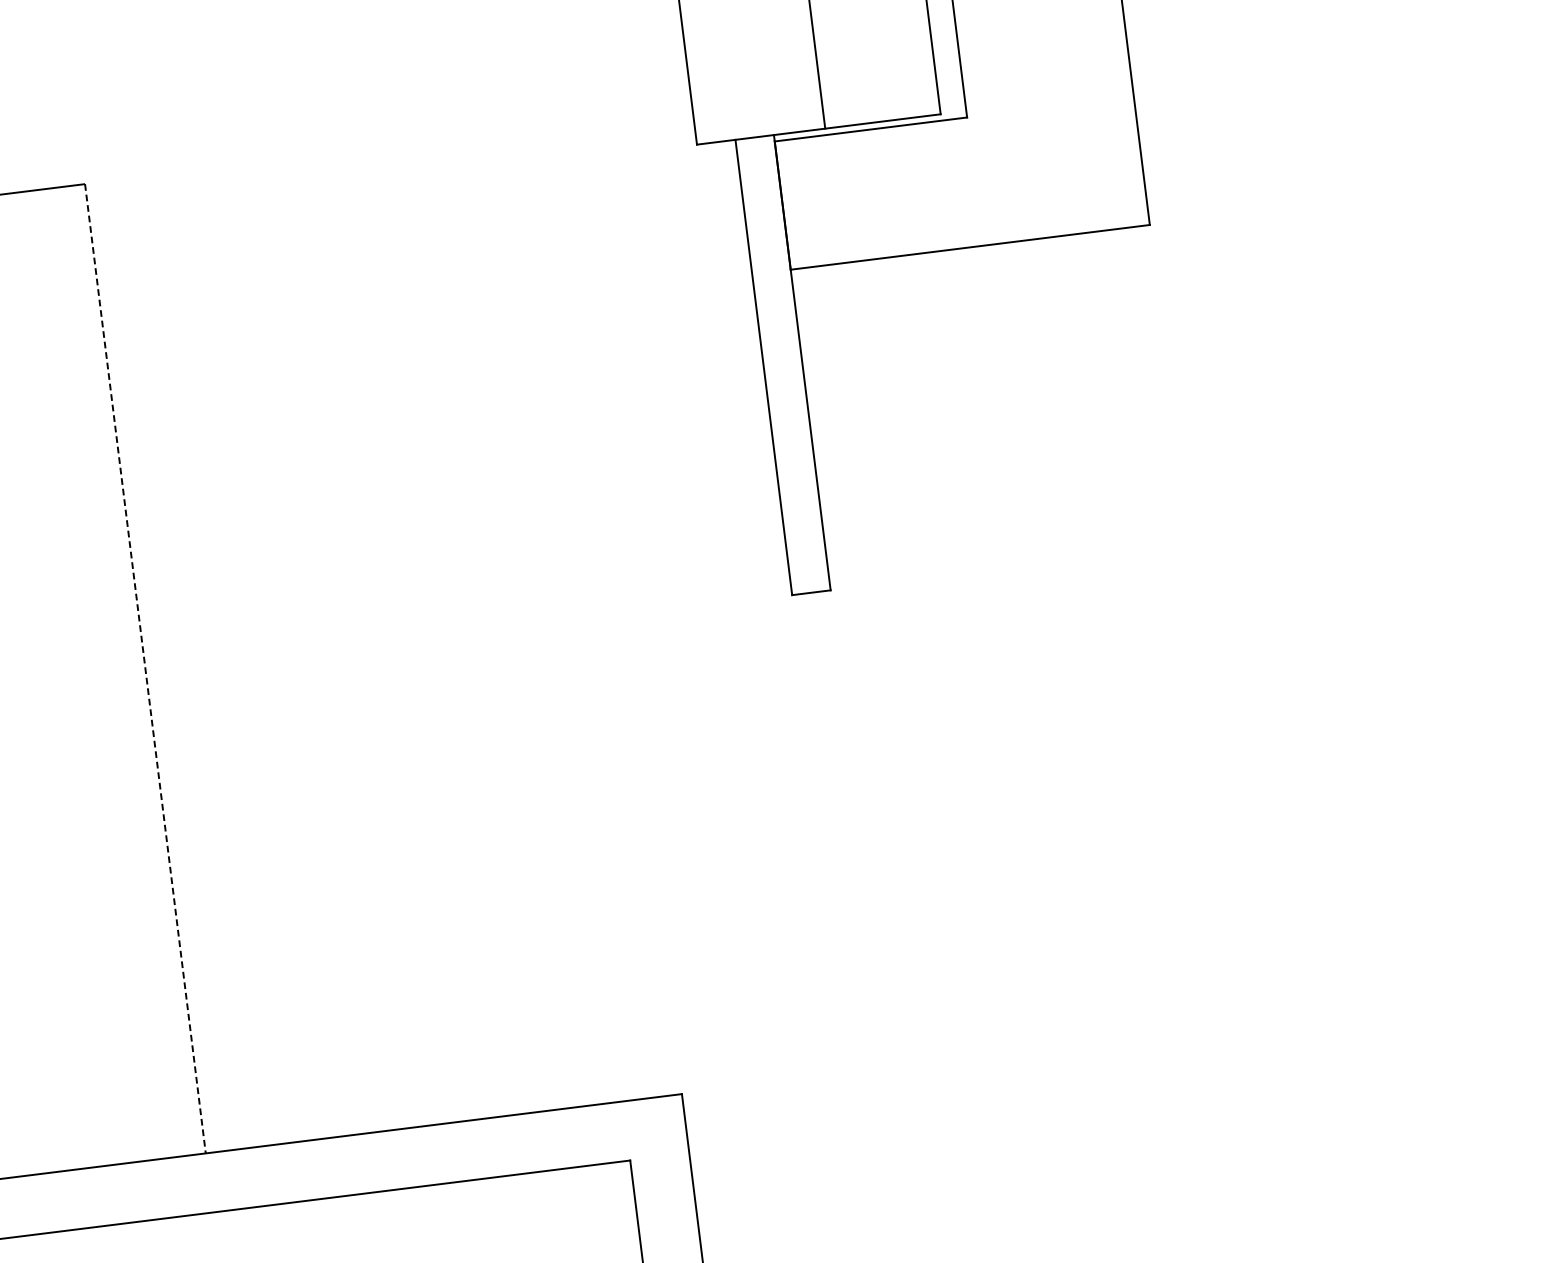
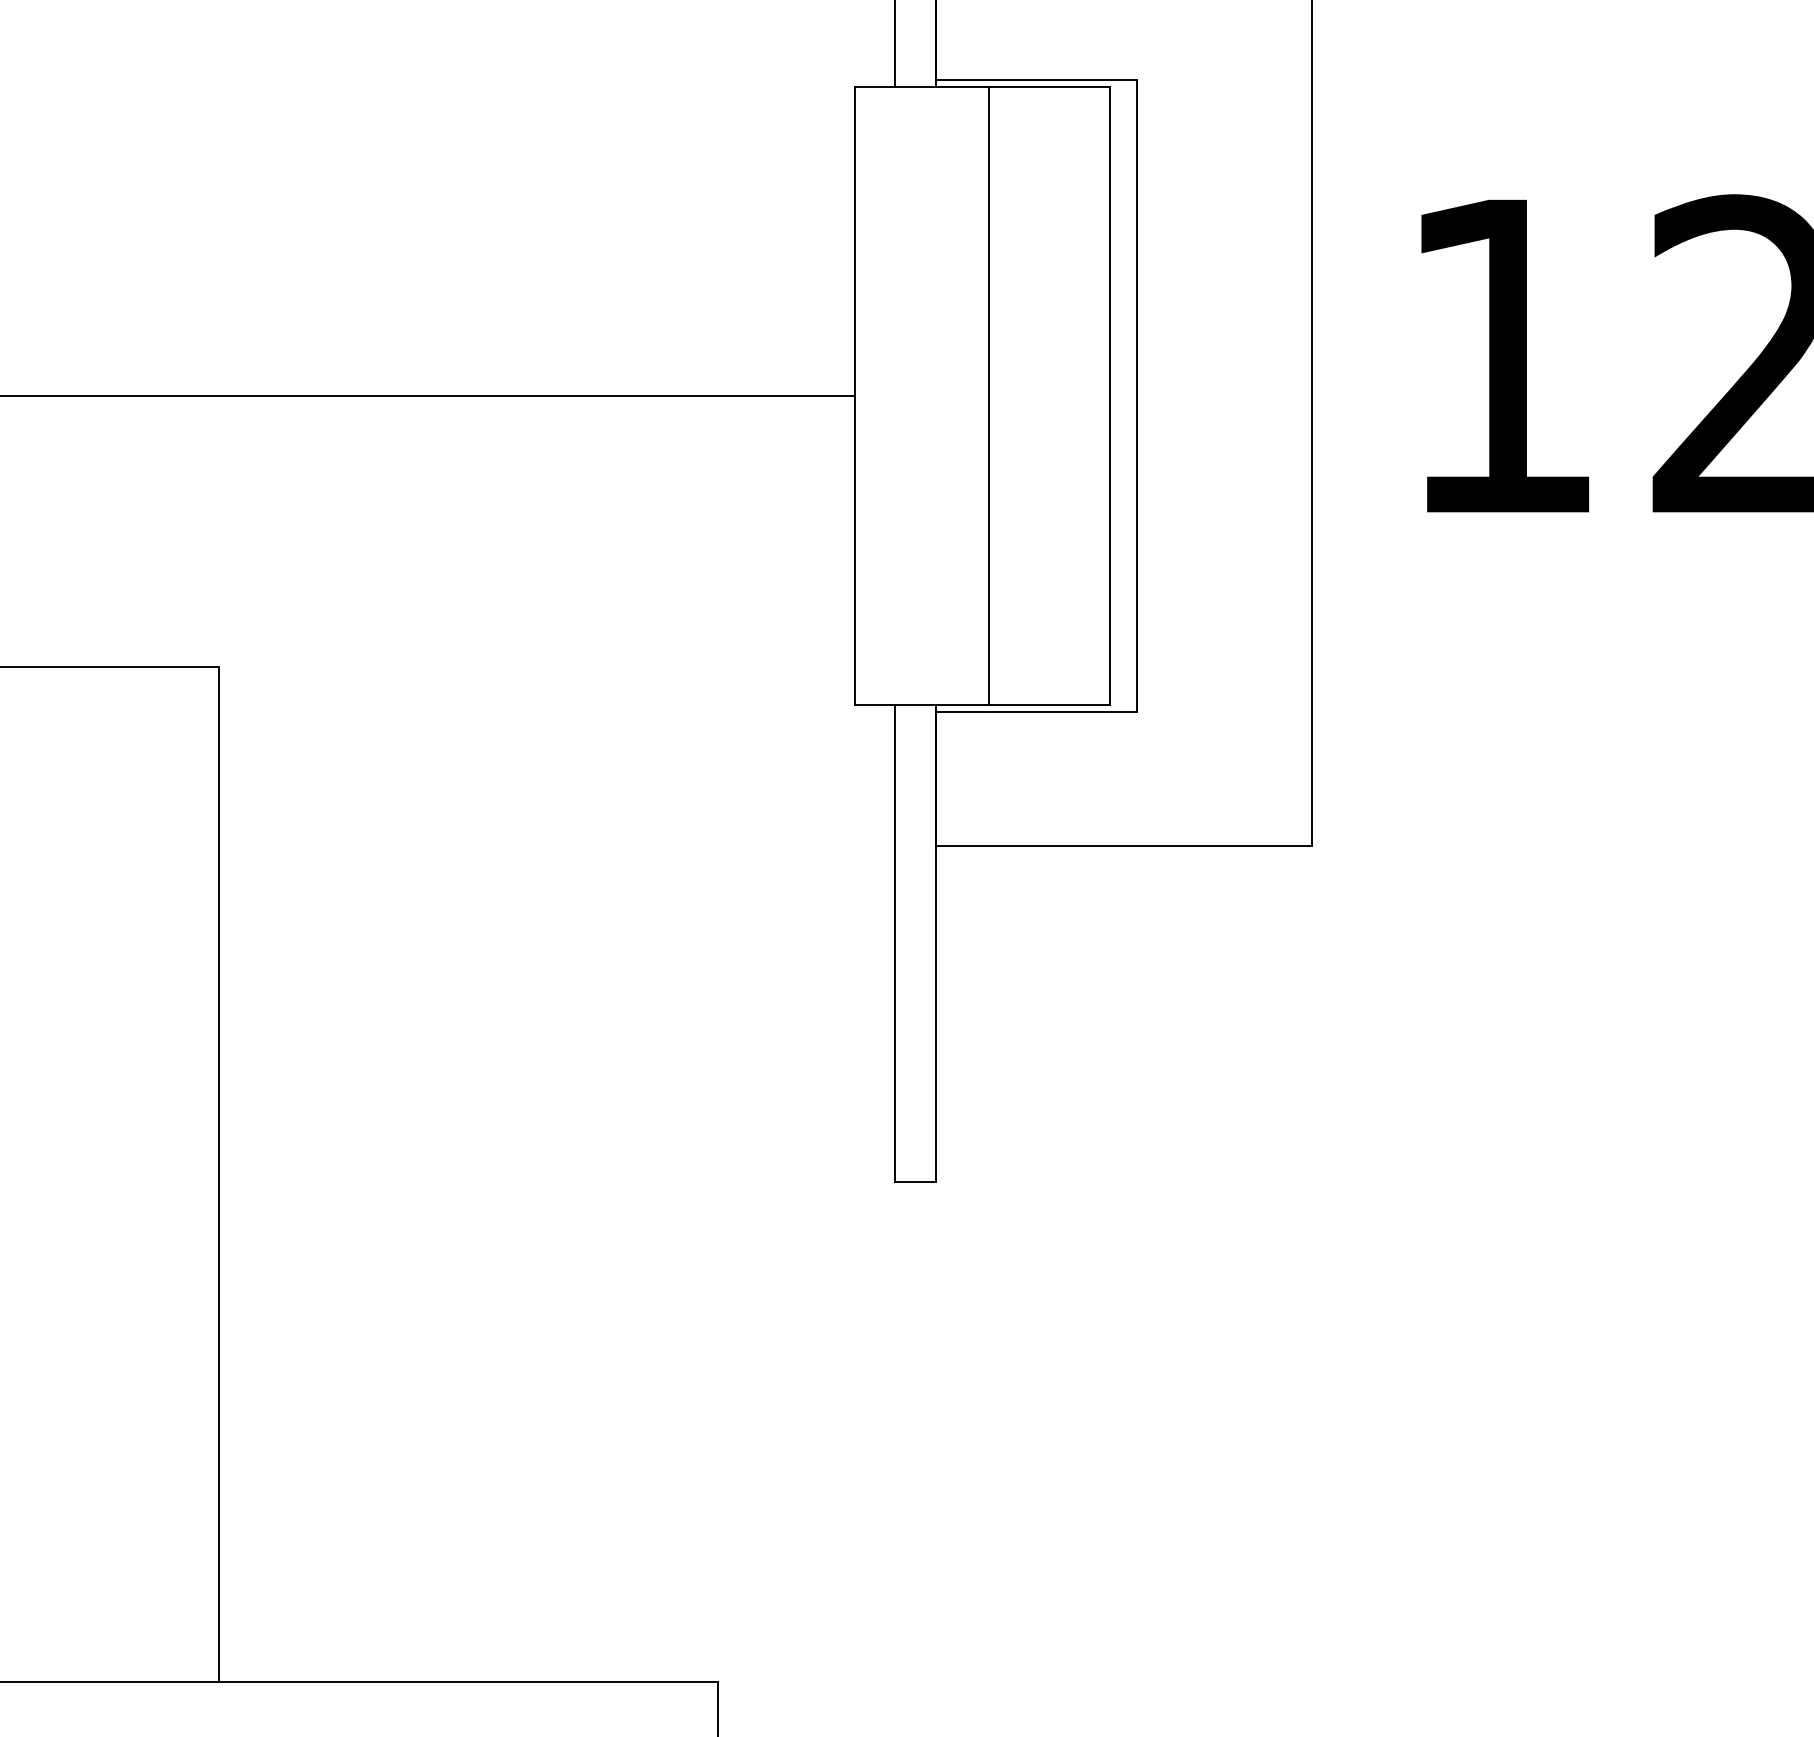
line: (145, 668) -> (218, 1174), dashed -> solid

